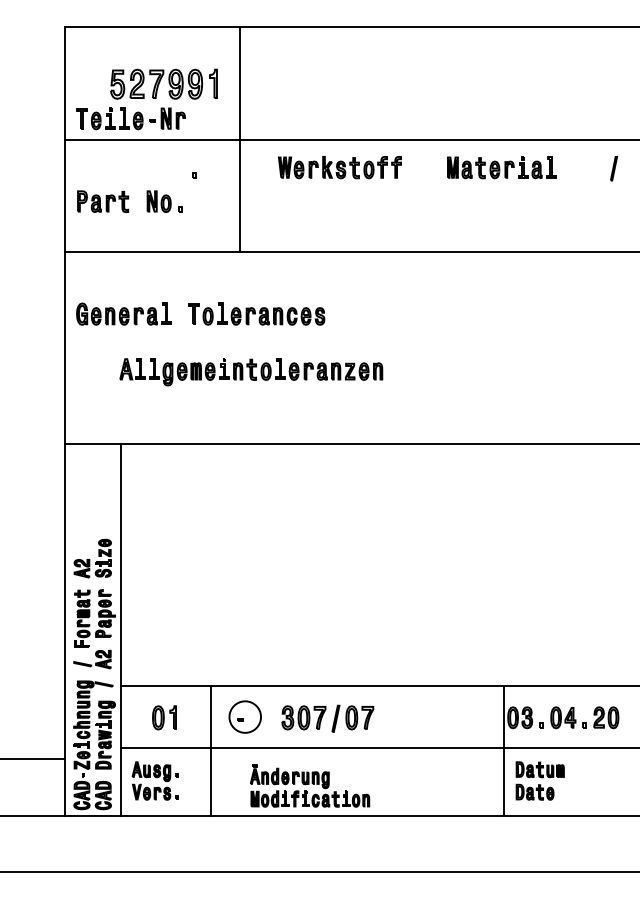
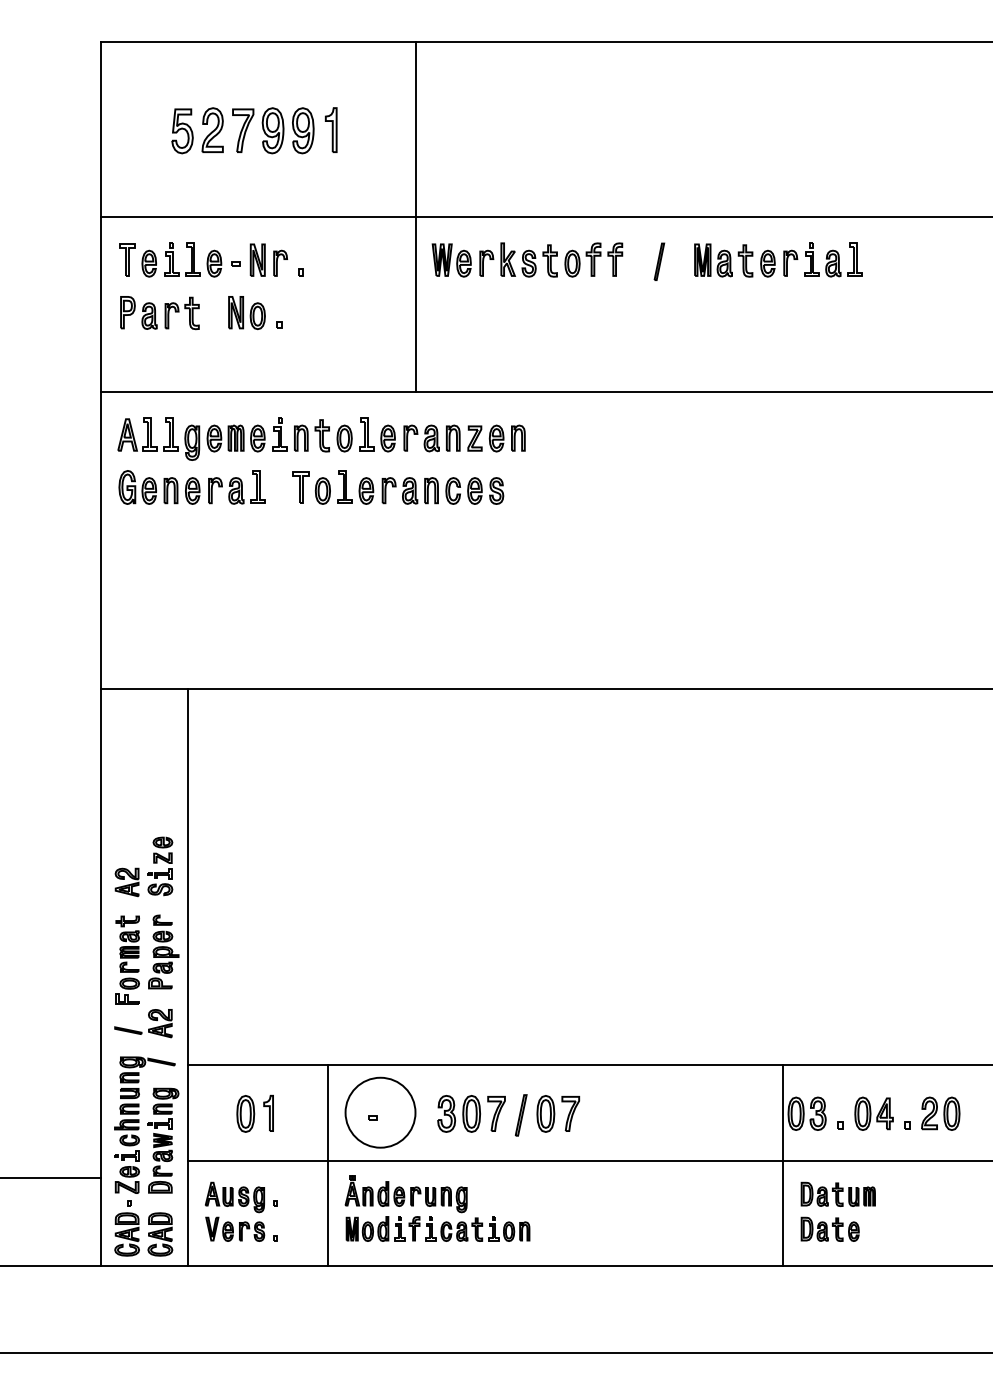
part: (130, 118) -> (202, 259), moved
line: (239, 139) -> (415, 216), moved
line: (614, 168) -> (660, 261), moved
part: (251, 372) -> (321, 439), moved
circle: (244, 716) -> (379, 1111), size x1.43
part: (310, 785) -> (438, 1208), moved

